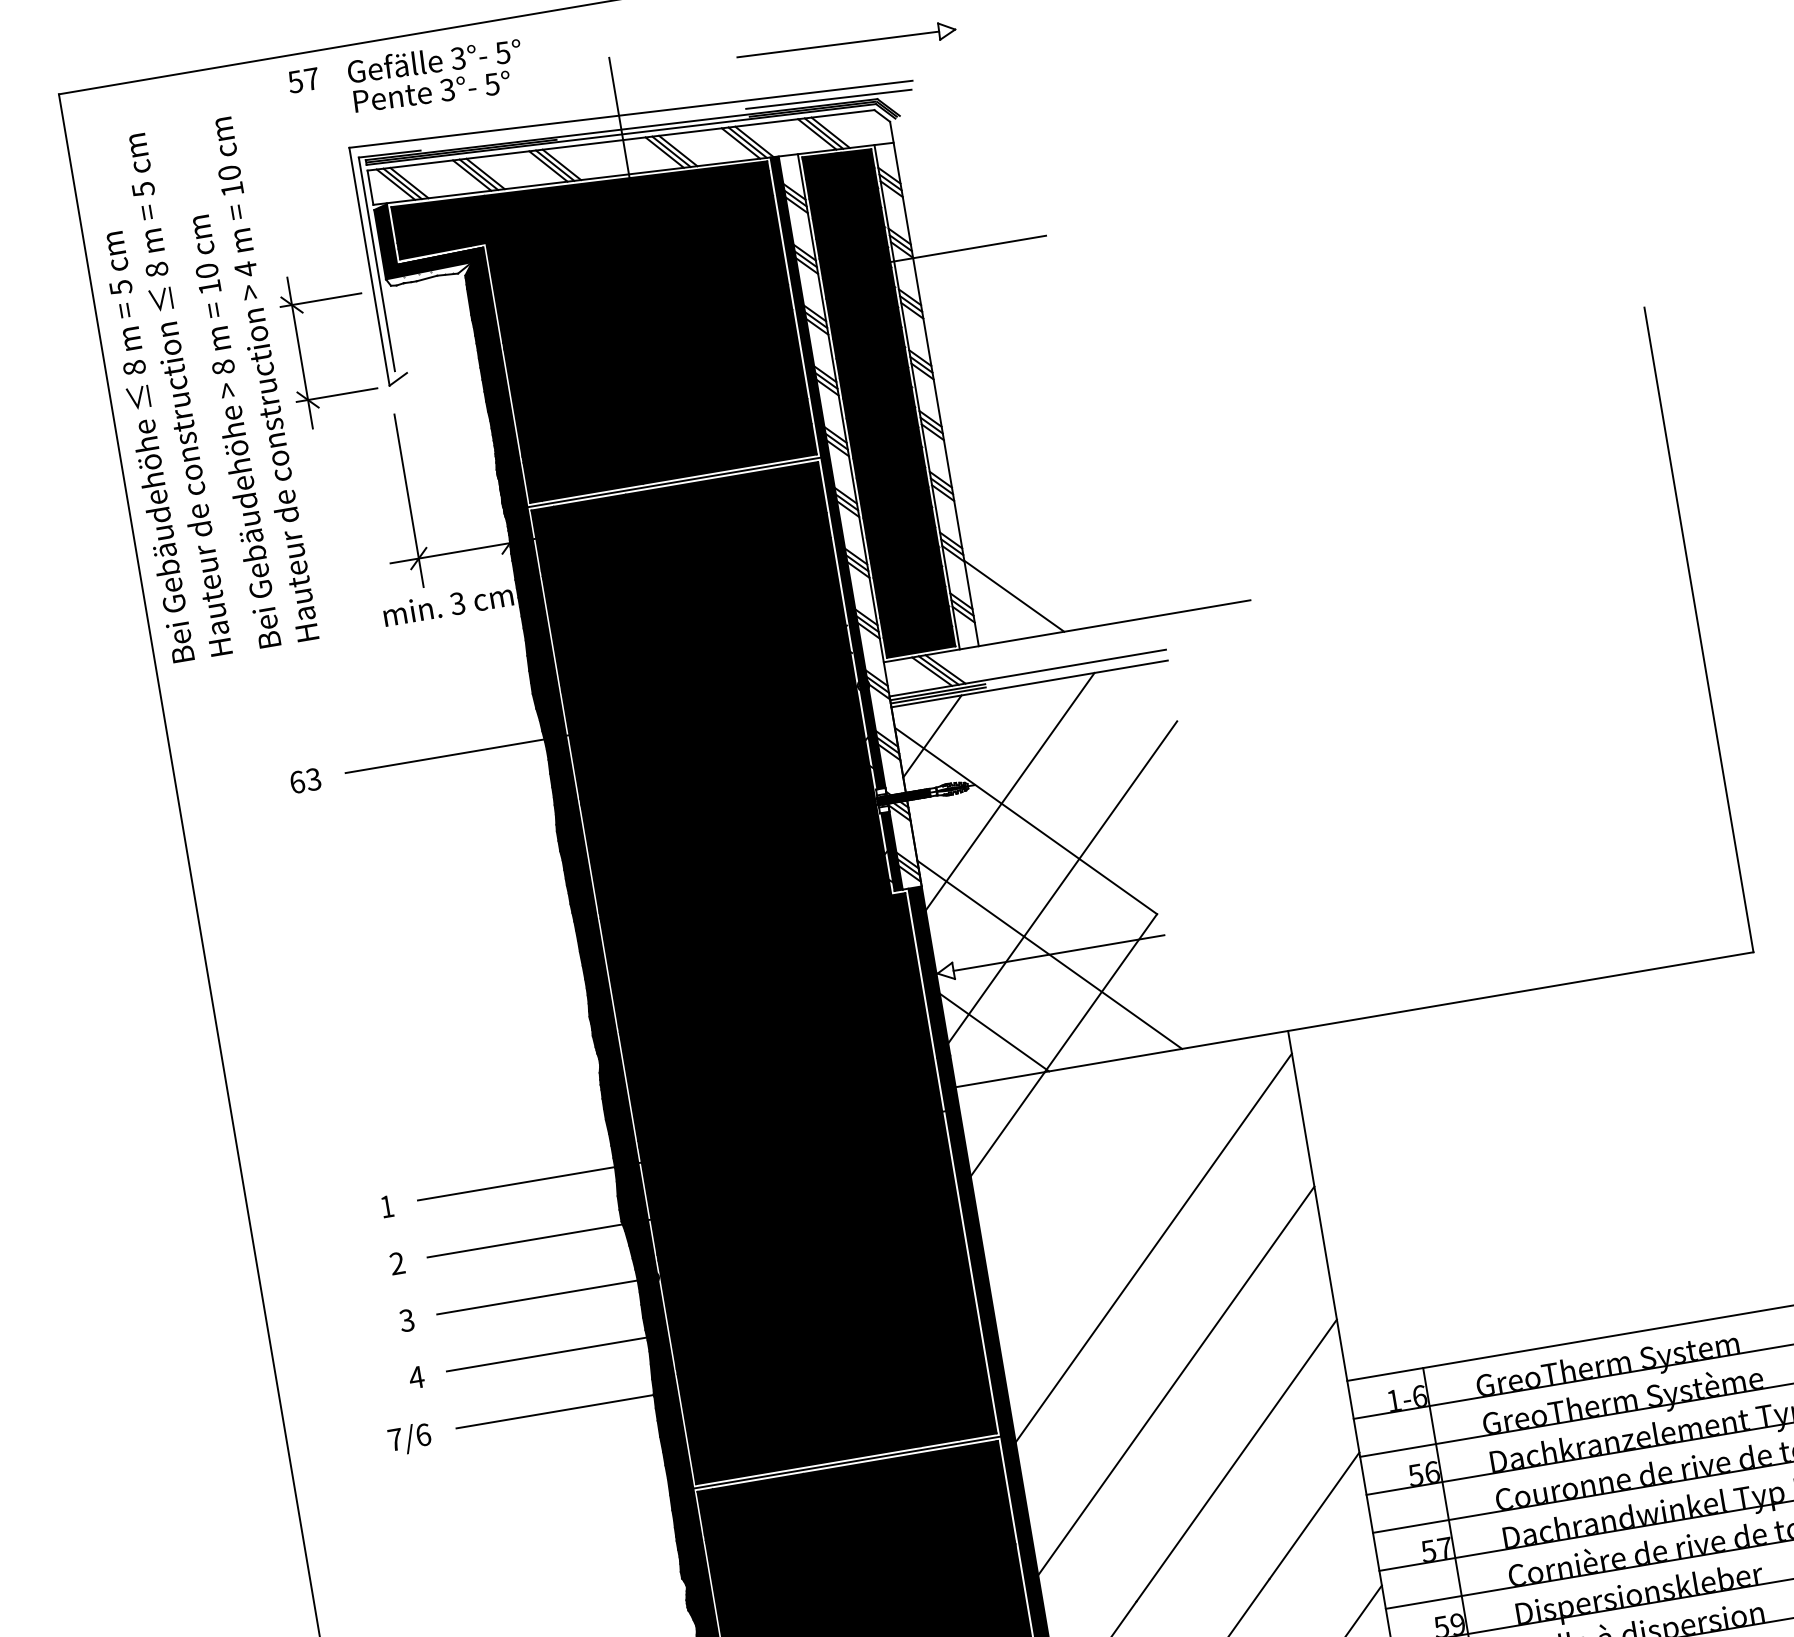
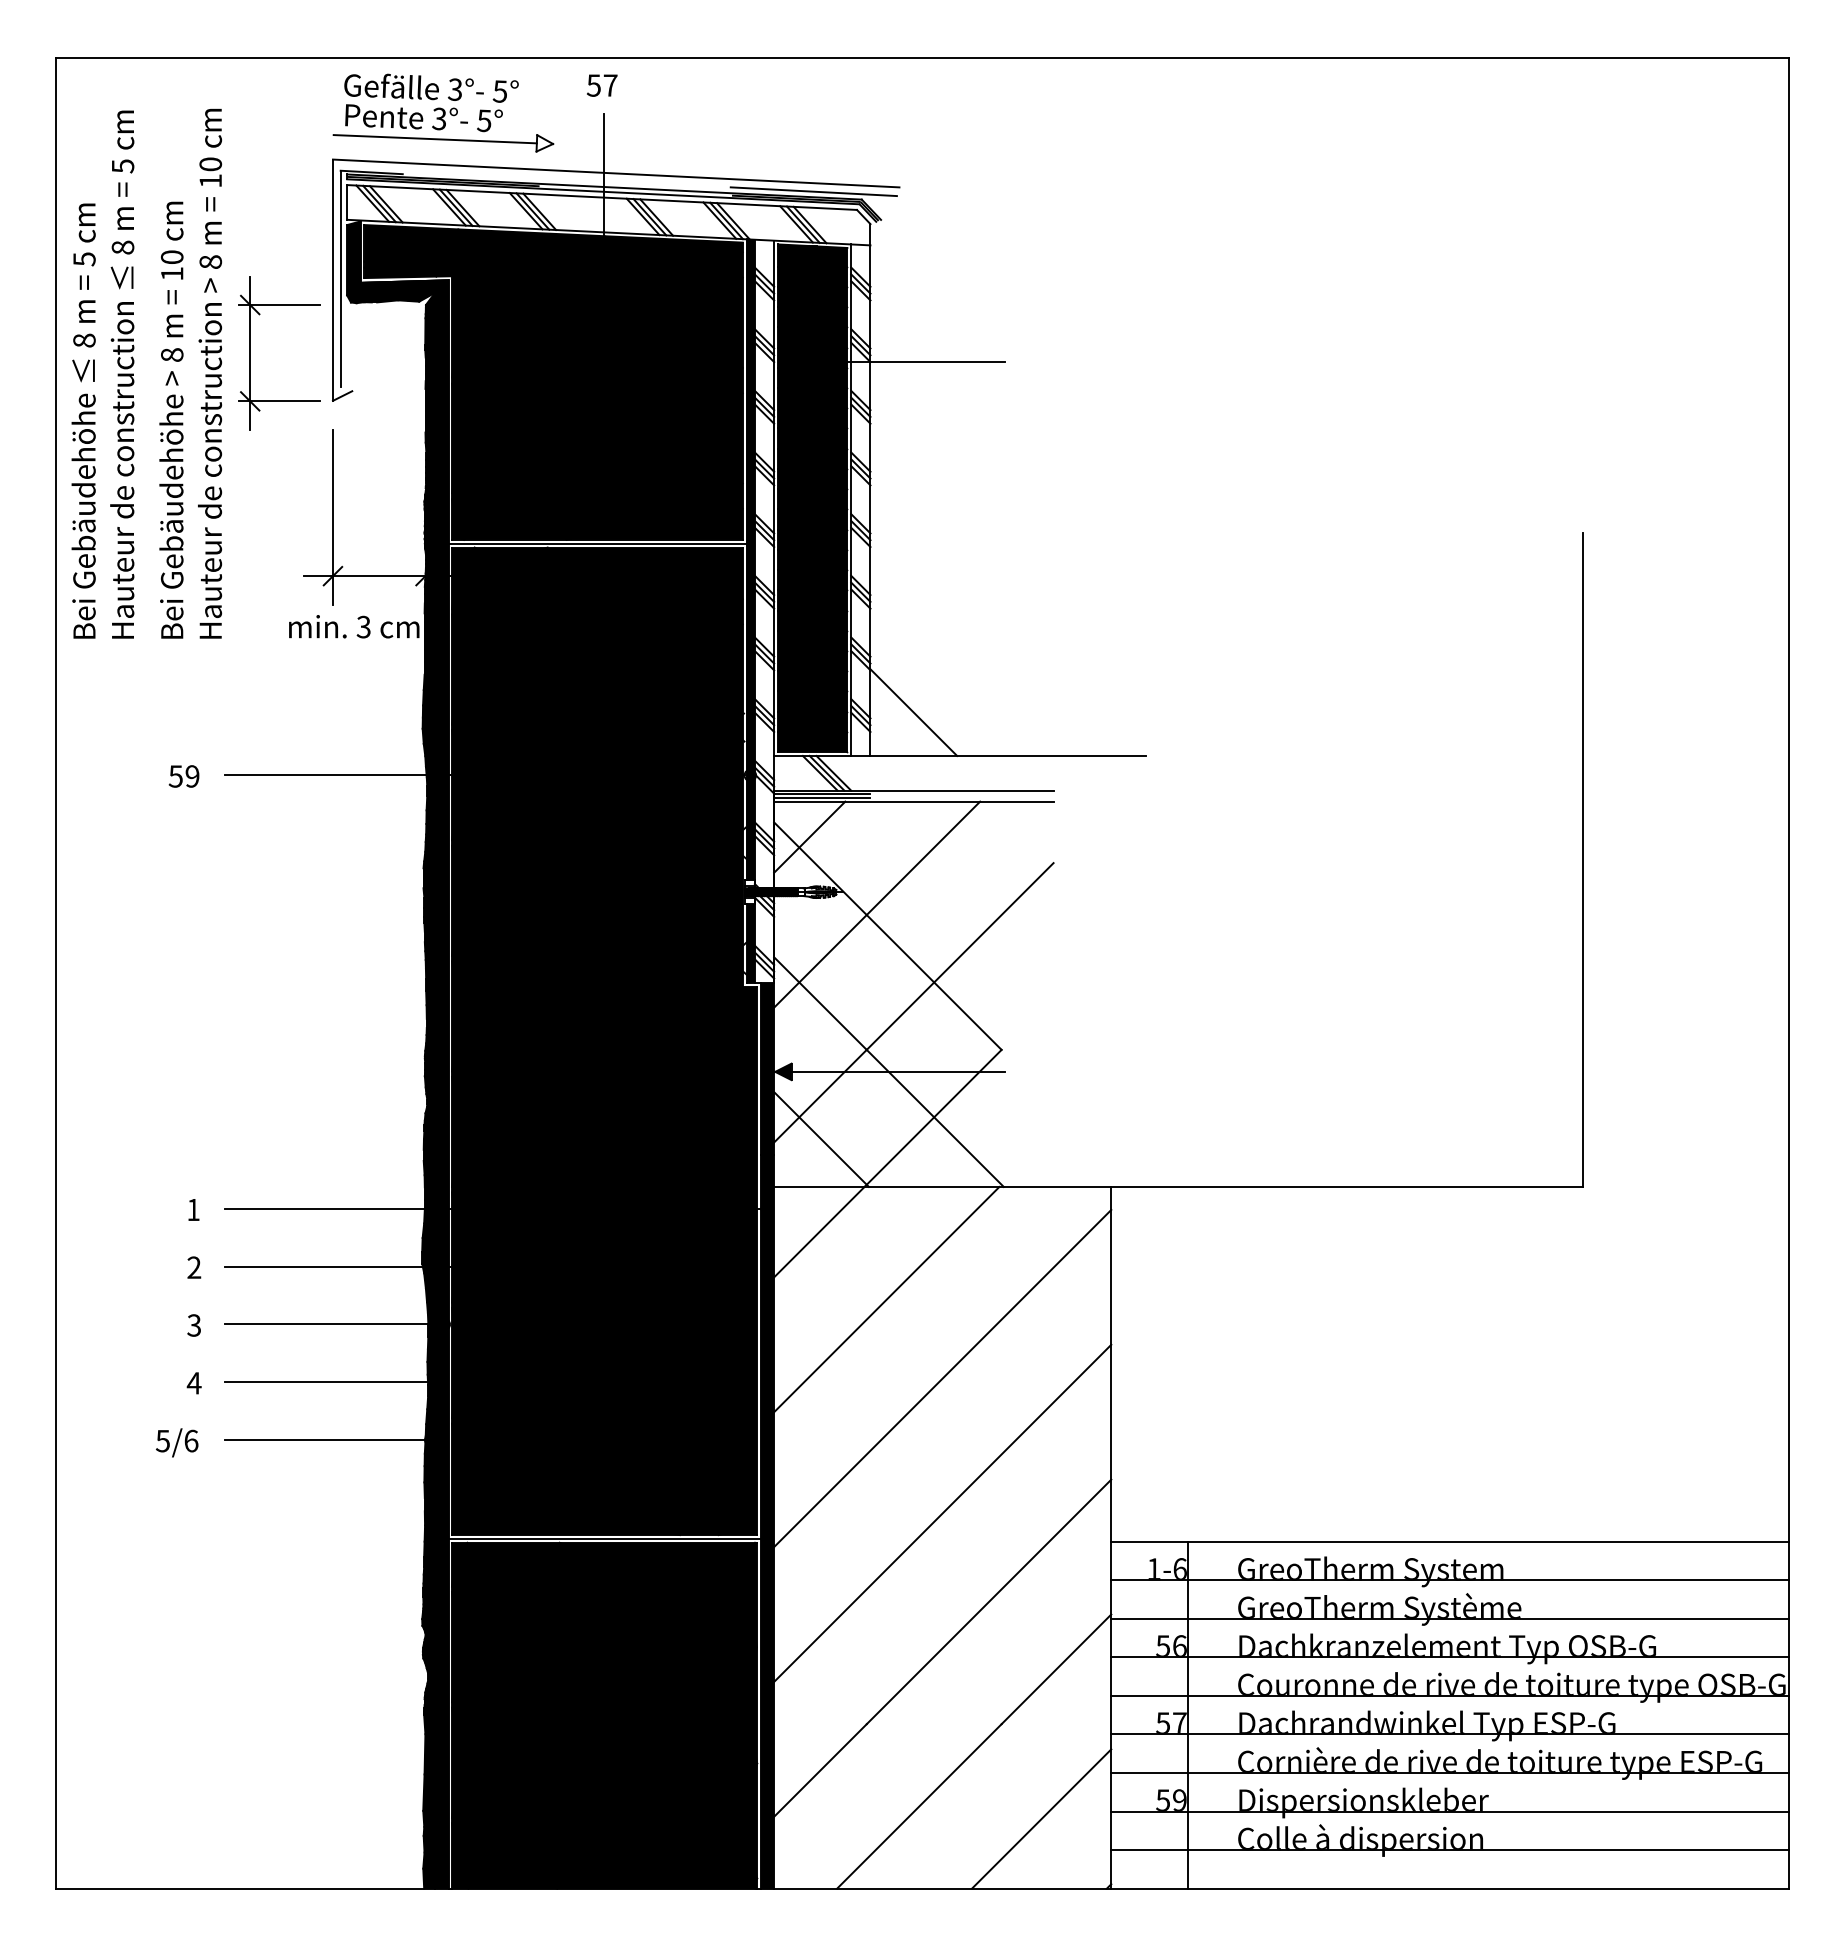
part: (847, 47) -> (443, 143), moved
text: (303, 80) -> (602, 85), moved
text: (245, 268) -> (210, 261), 4 -> 8
fill: (430, 274) -> (391, 297), added
text: (304, 781) -> (183, 776), 63 -> 59
fill: (945, 971) -> (783, 1071), added
line: (1085, 1179) -> (886, 1299), added
text: (395, 1440) -> (162, 1441), 7/6 -> 5/6

